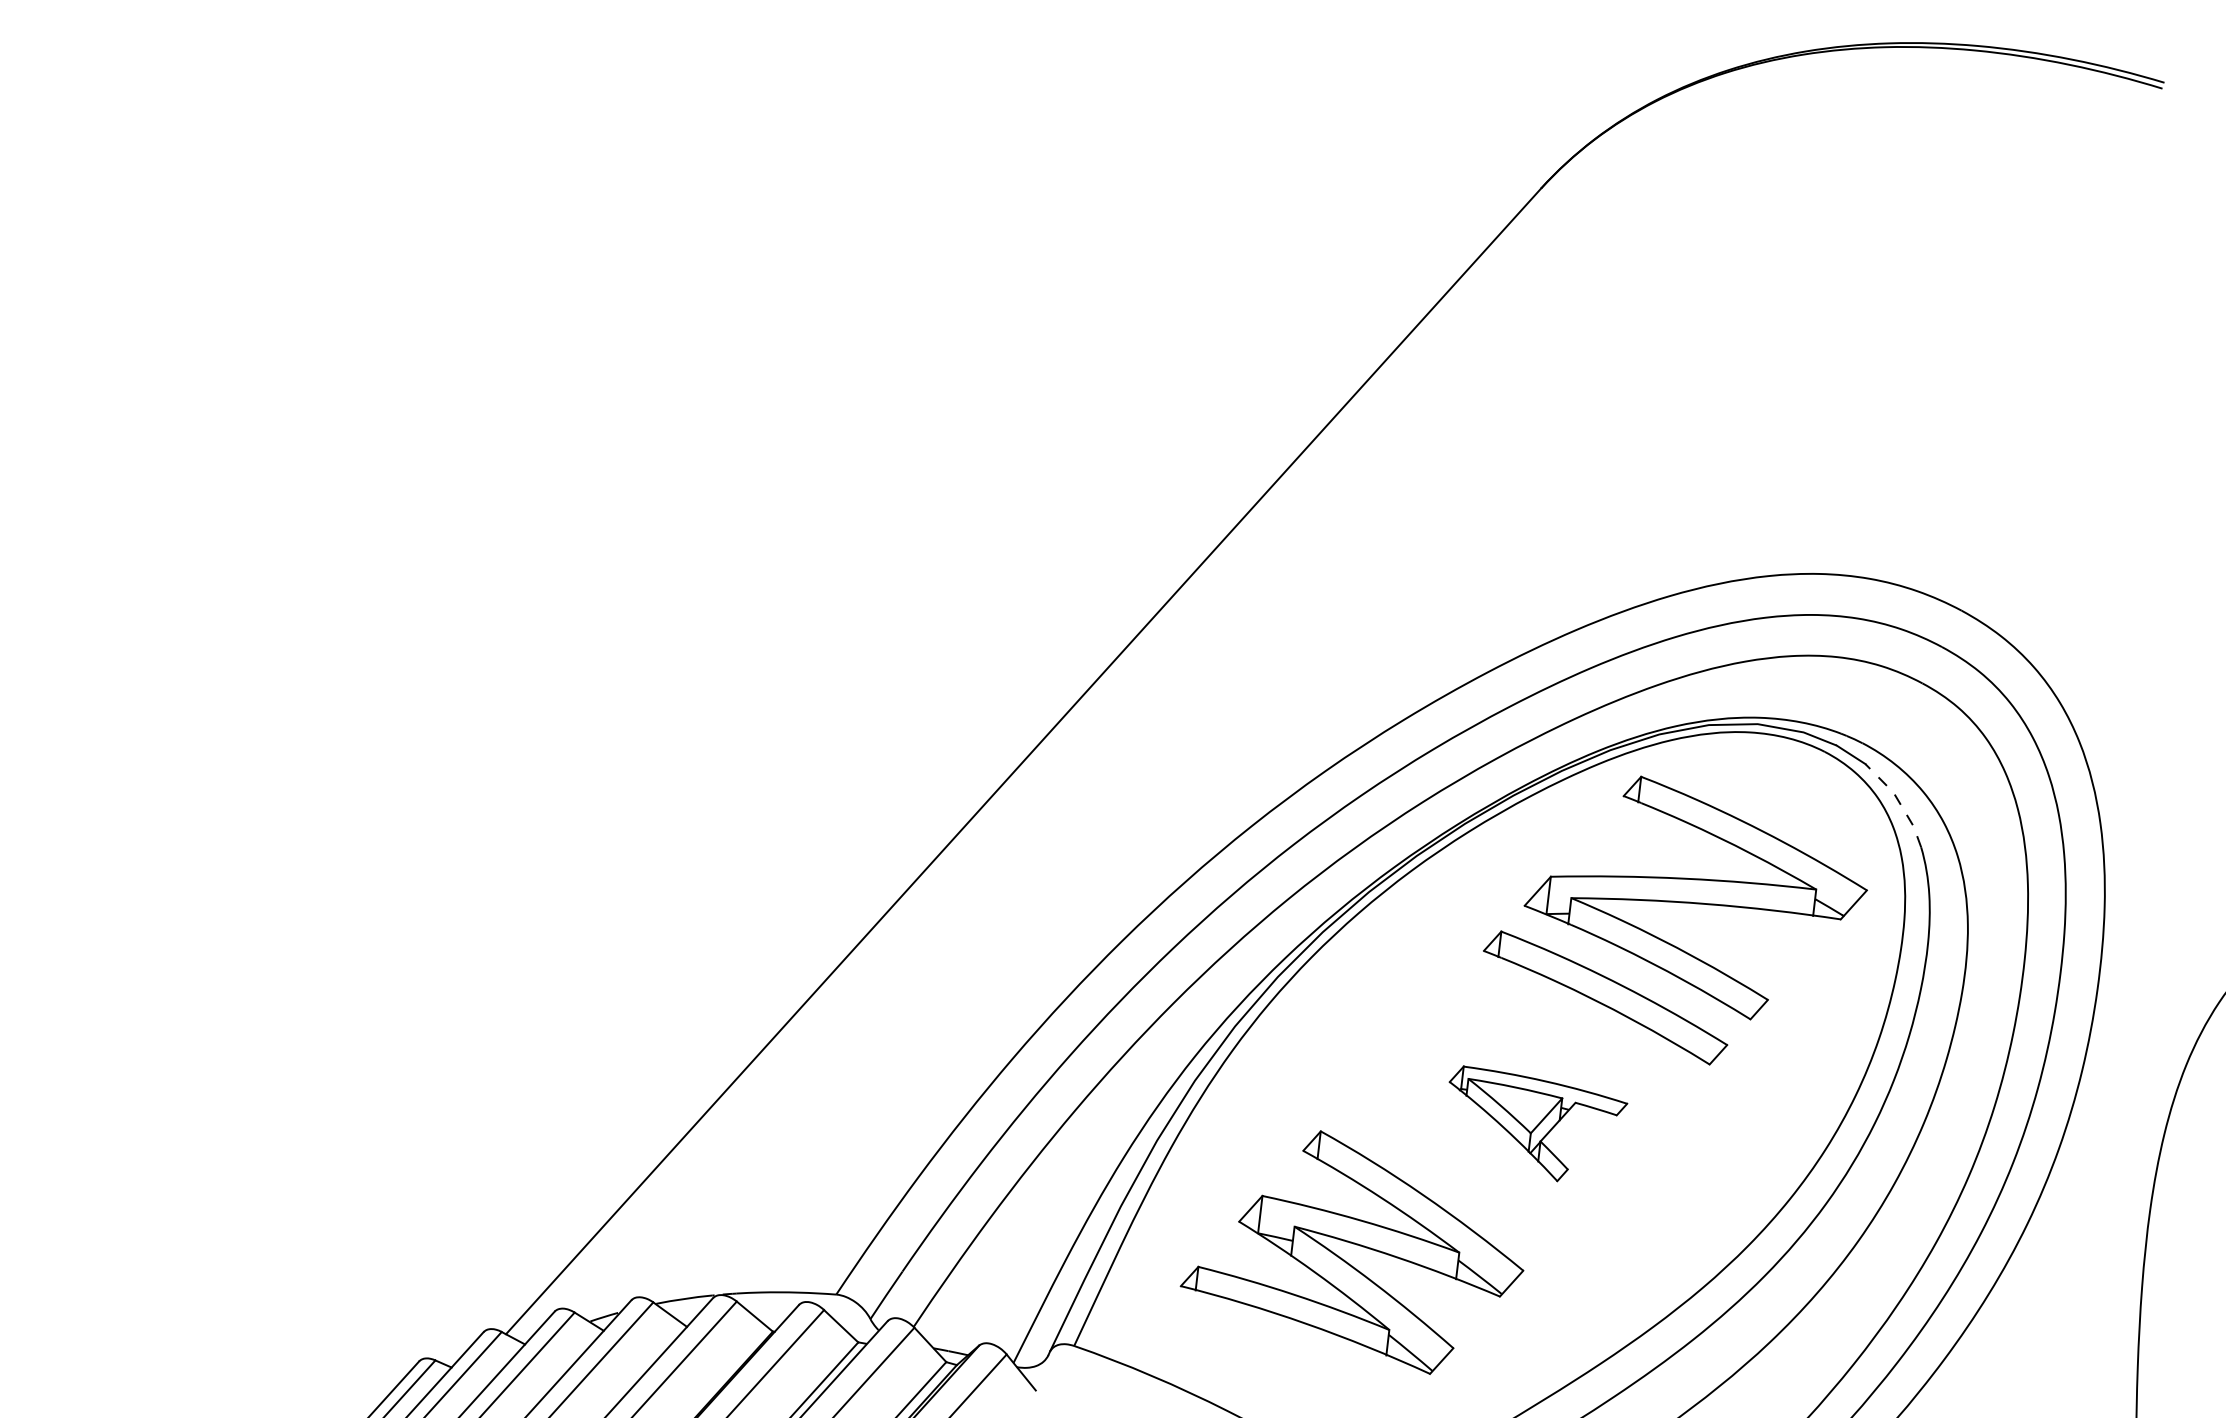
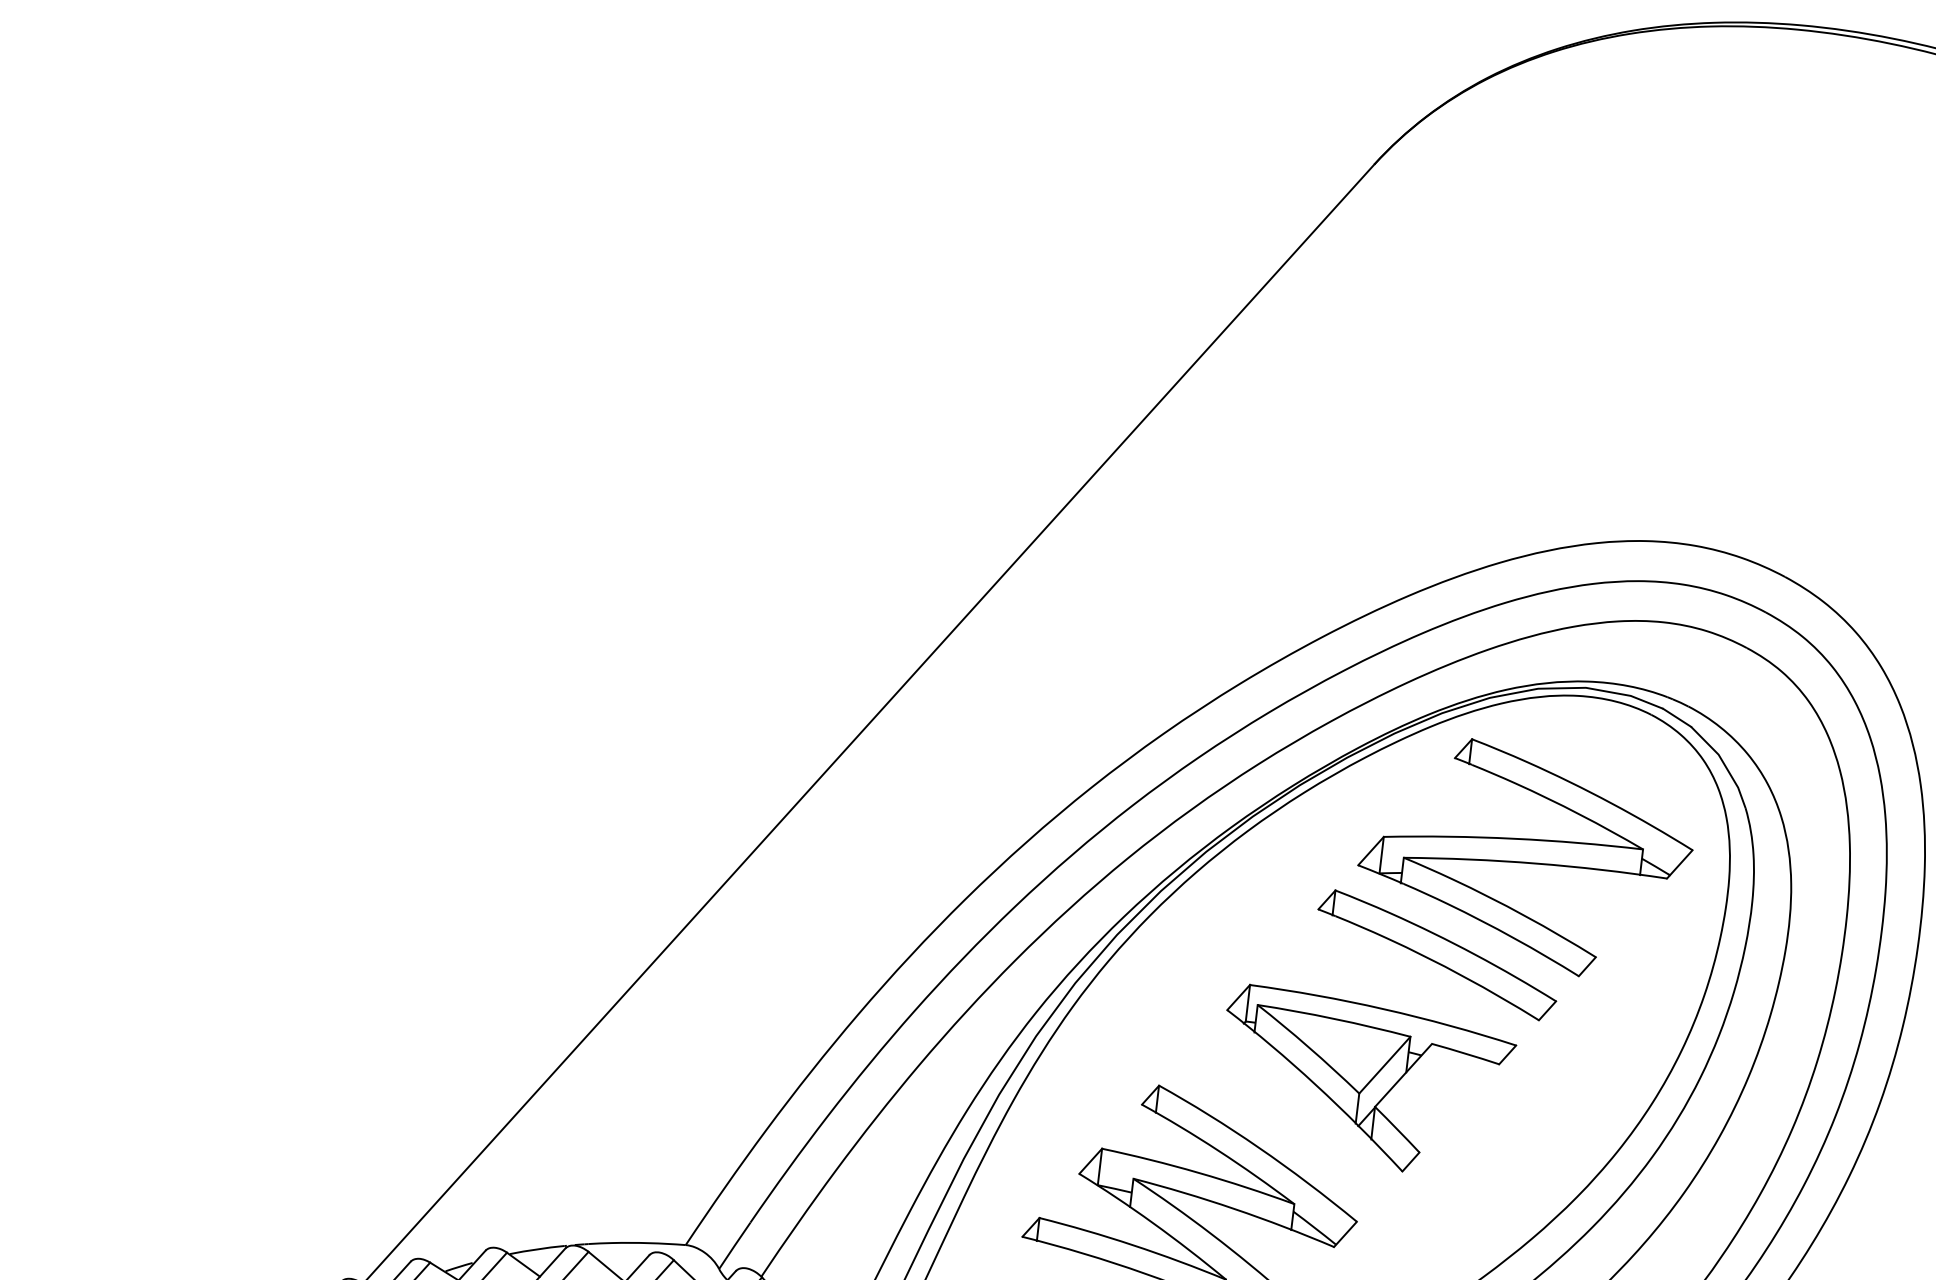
line: (1899, 801) -> (1724, 763), dashed -> solid
part: (1538, 1123) -> (1371, 1077), size x1.67

